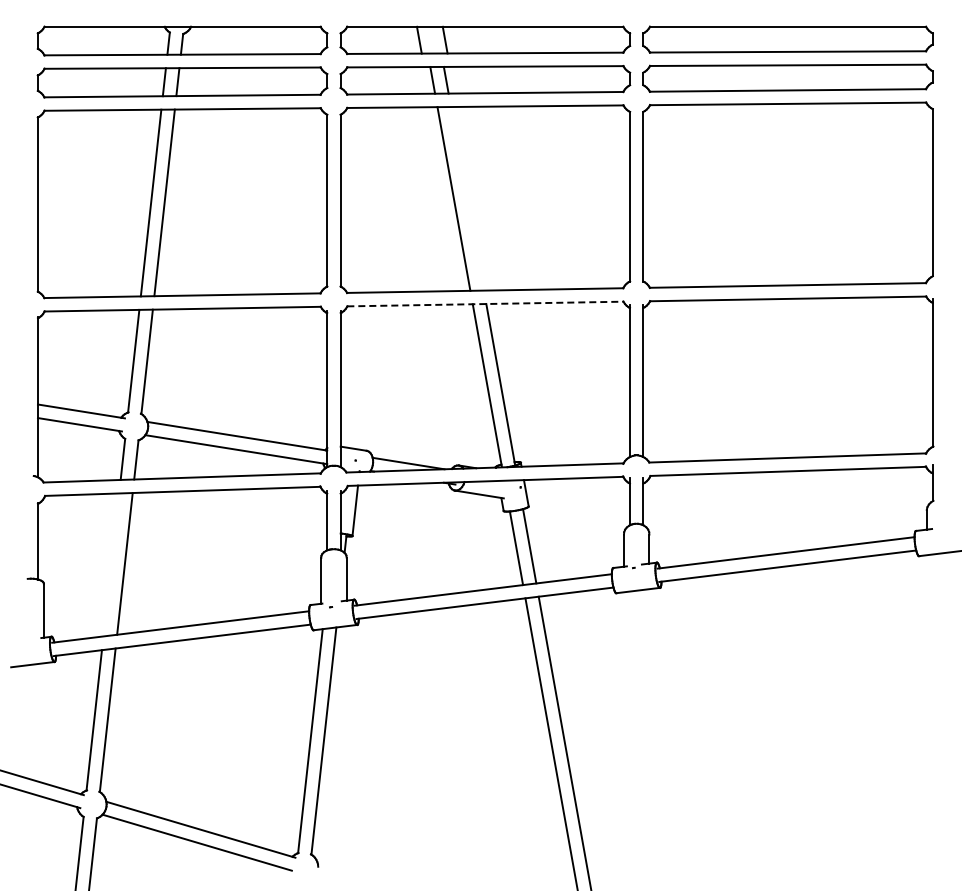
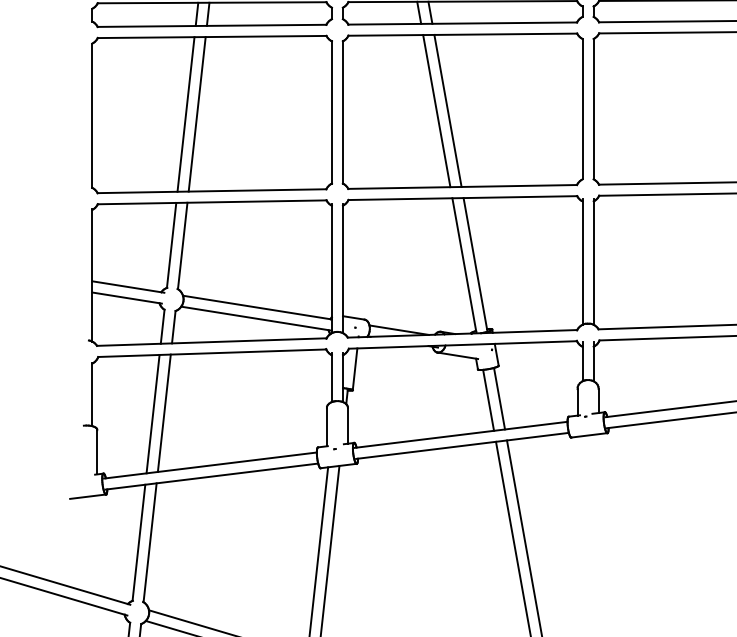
line: (467, 198) -> (448, 110), added
line: (485, 304) -> (462, 198), dashed -> solid
line: (111, 564) -> (153, 413), added

